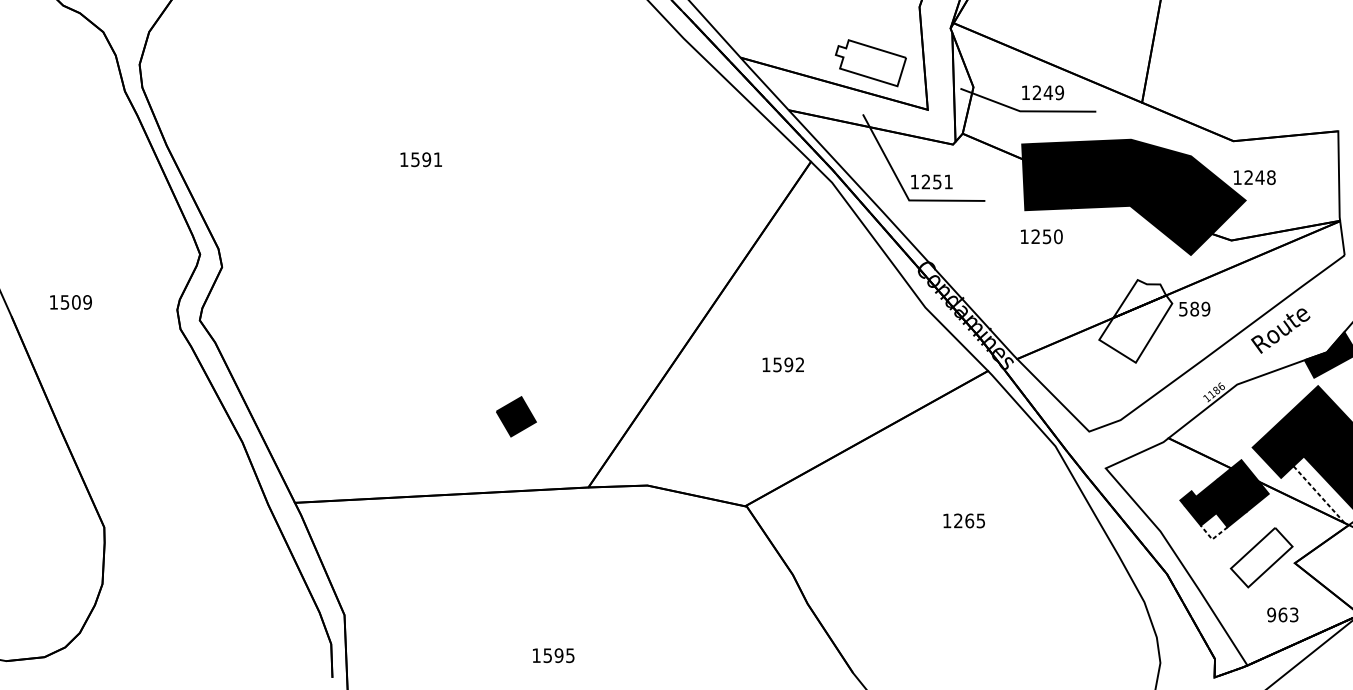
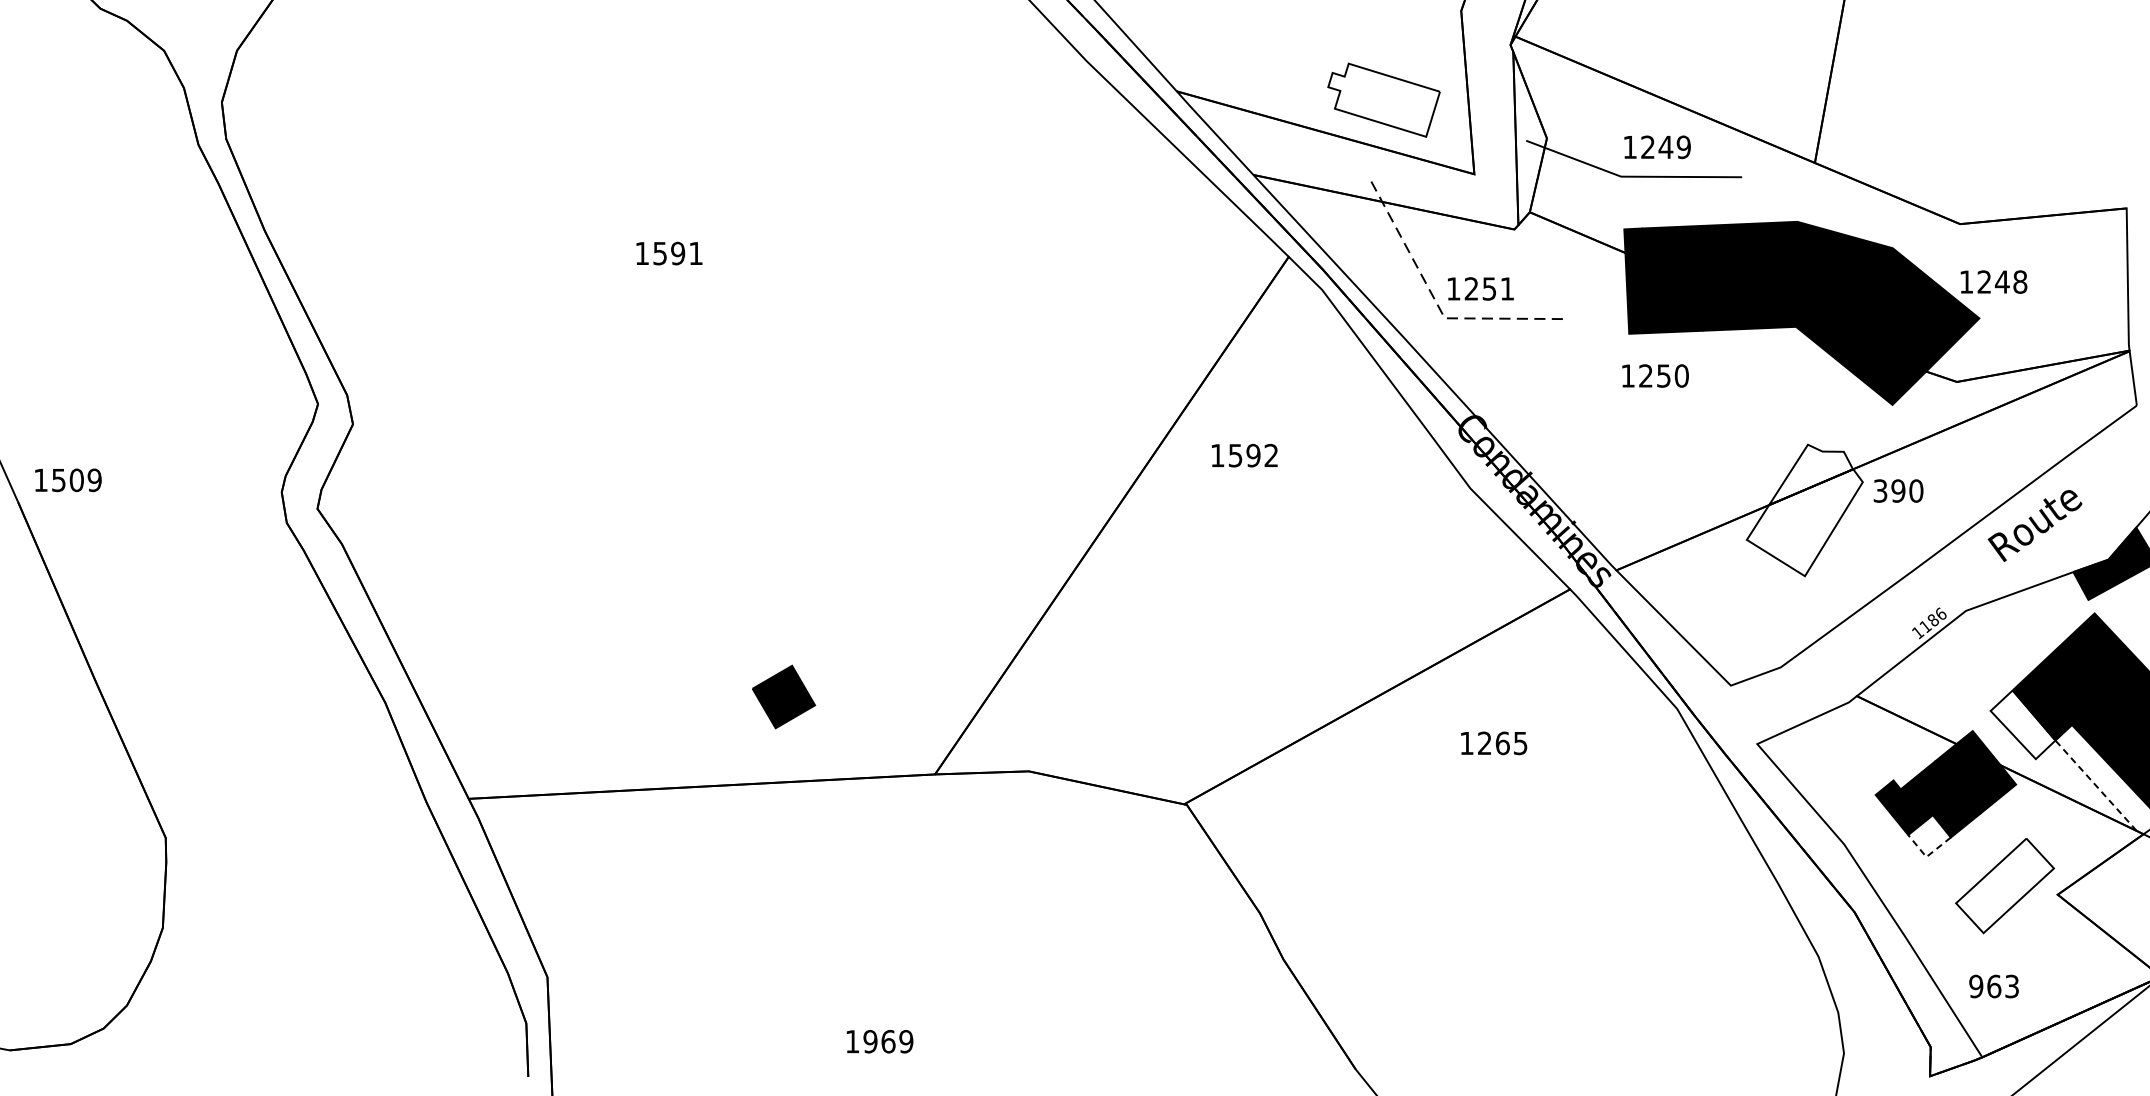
line: (904, 191) -> (1437, 304), solid -> dashed
text: (70, 302) -> (67, 480), moved
text: (1194, 308) -> (1898, 489), 589 -> 390
text: (782, 364) -> (1243, 455), moved
part: (516, 416) -> (784, 696), moved
fill: (1272, 455) -> (2022, 723), removed
text: (963, 520) -> (1492, 742), moved
text: (1282, 614) -> (1993, 985), moved
text: (558, 655) -> (887, 1041), 1595 -> 1969

